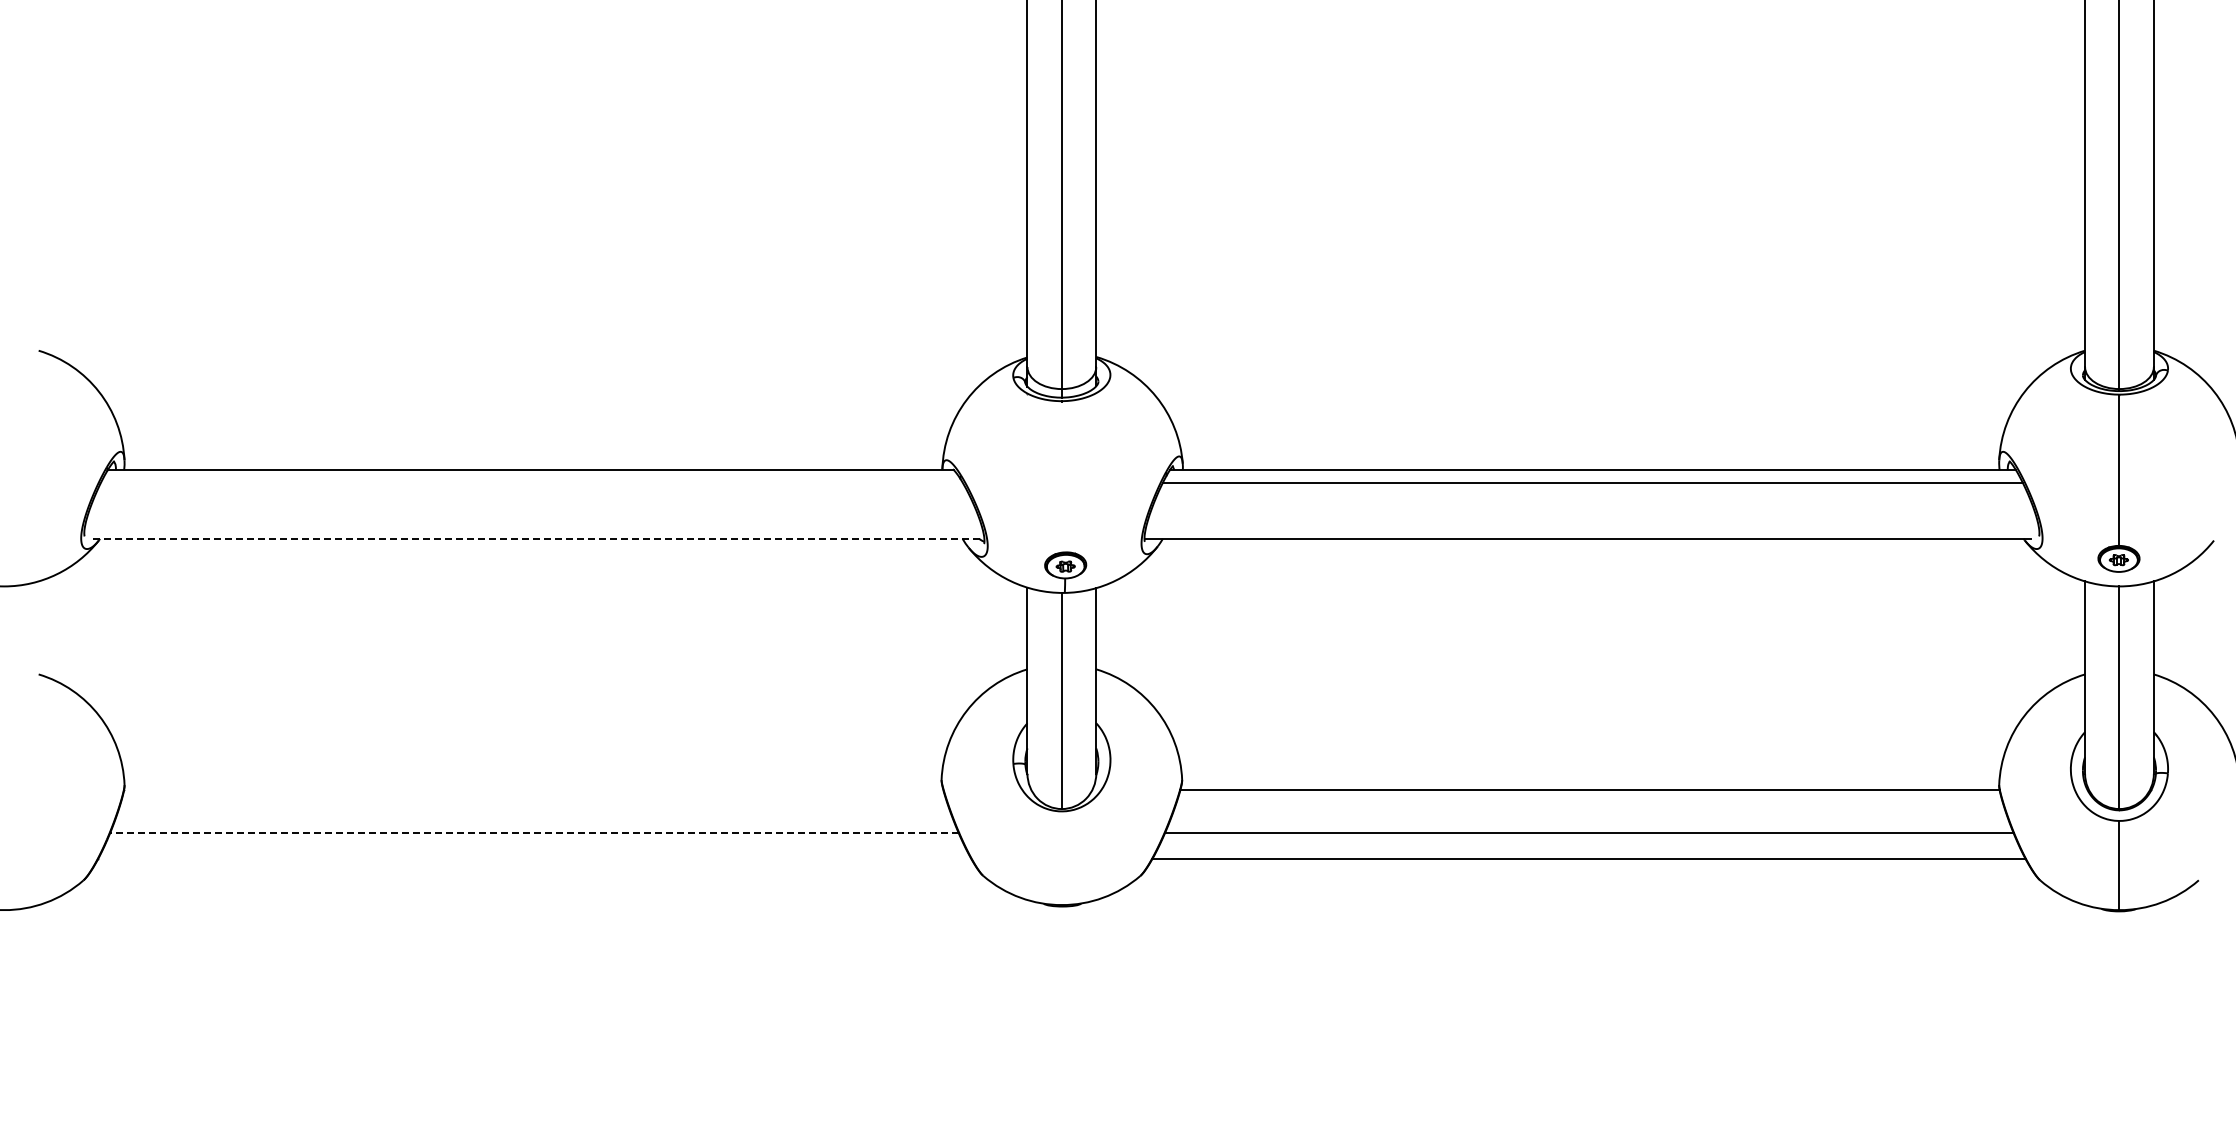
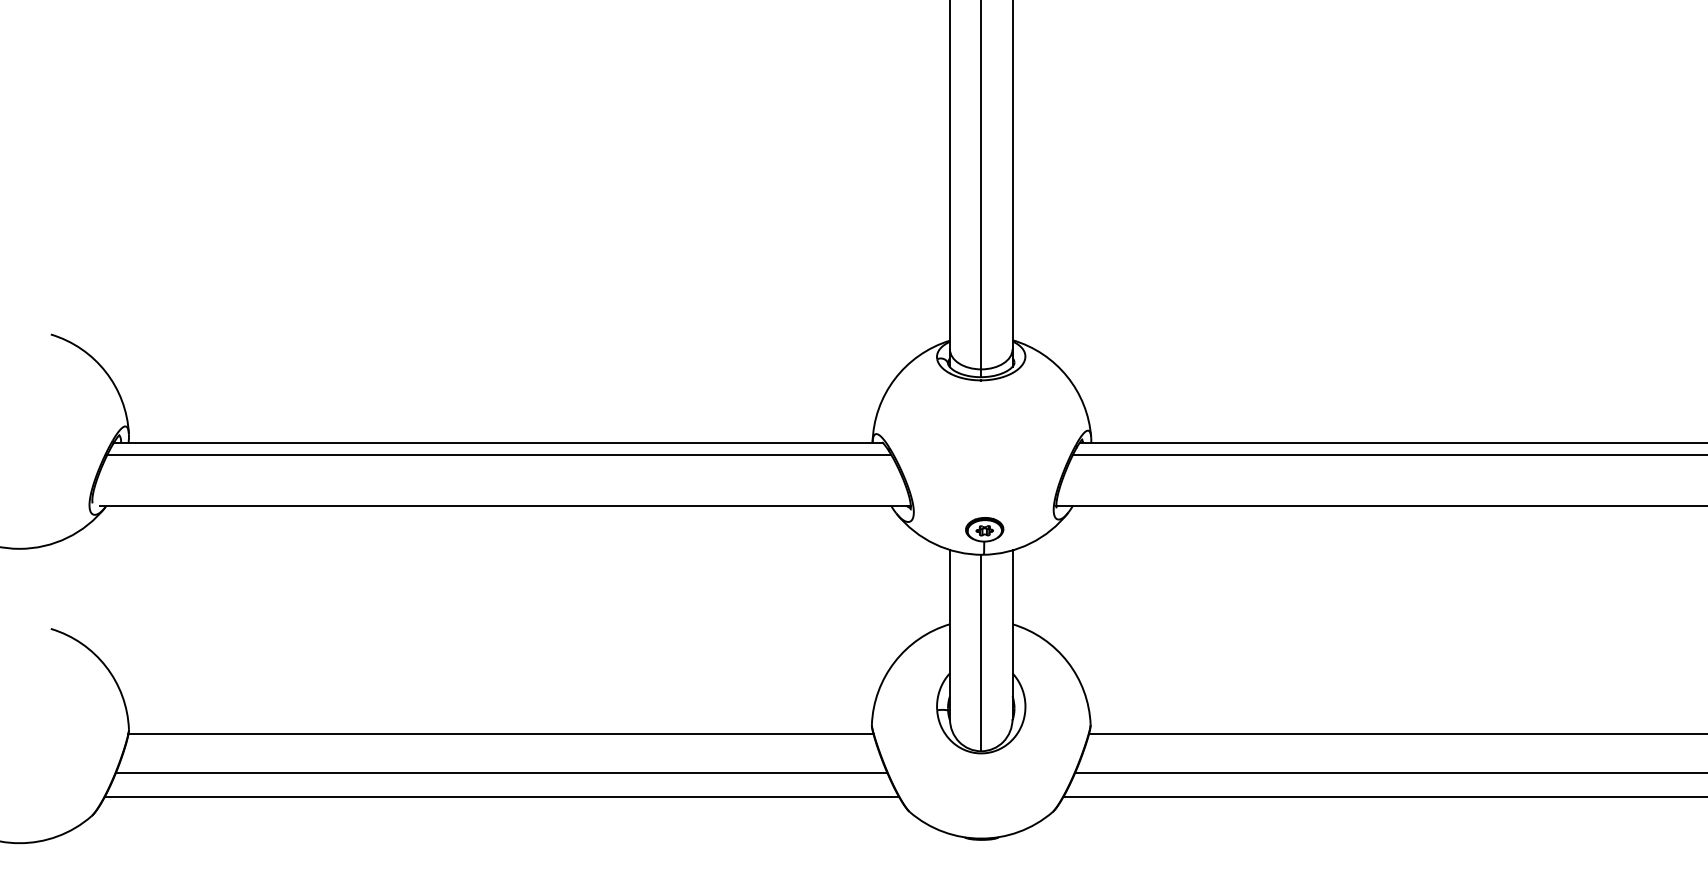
line: (531, 483) -> (498, 455), added
line: (538, 538) -> (505, 505), dashed -> solid
line: (533, 790) -> (500, 734), added
line: (533, 832) -> (500, 772), dashed -> solid
line: (534, 859) -> (501, 797), added

